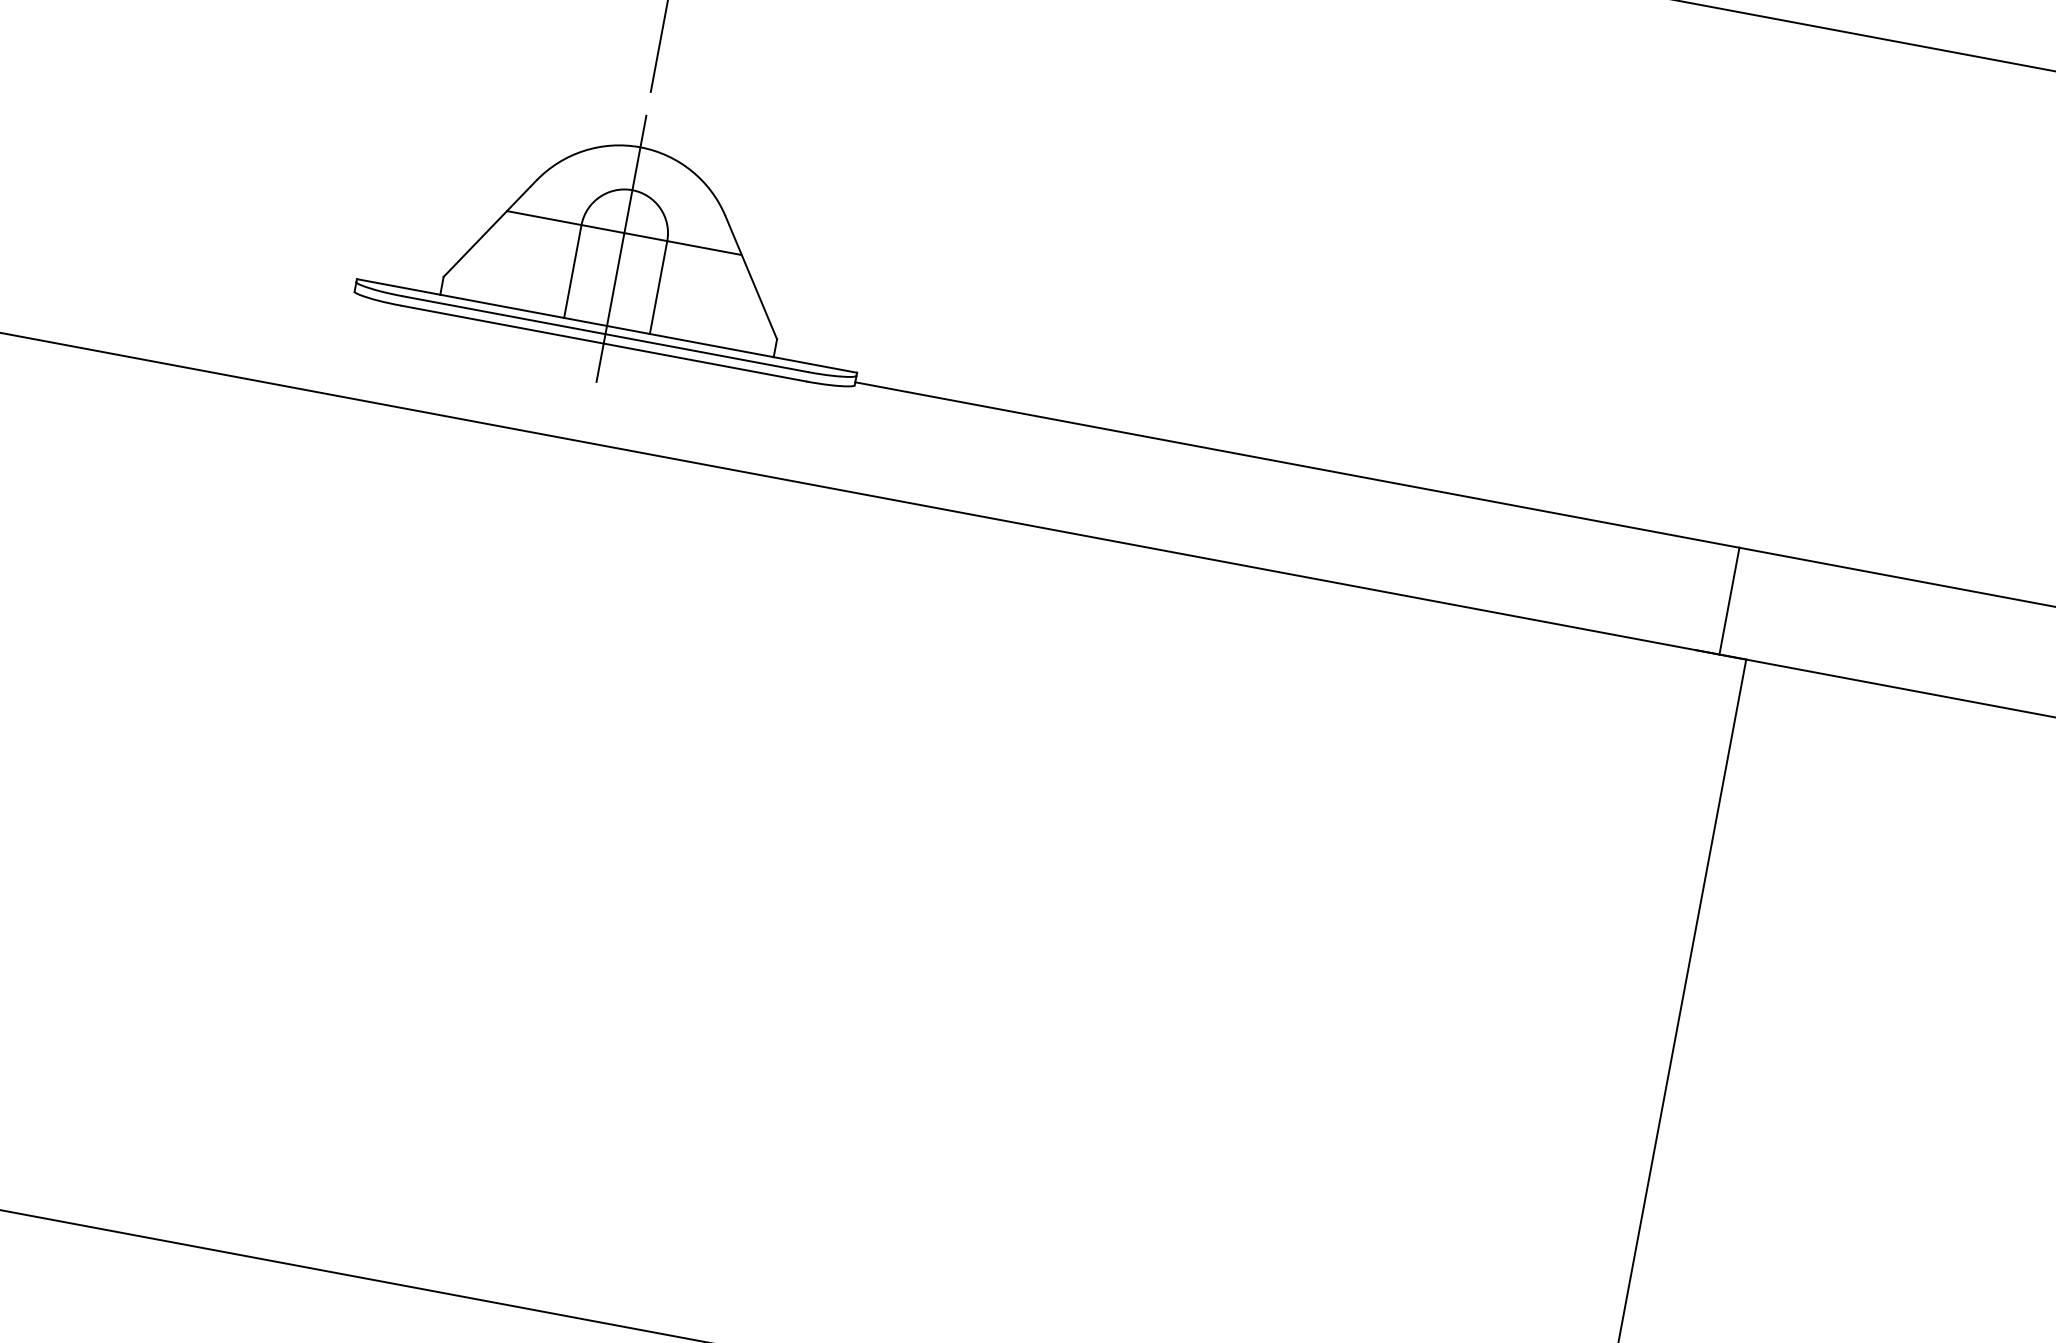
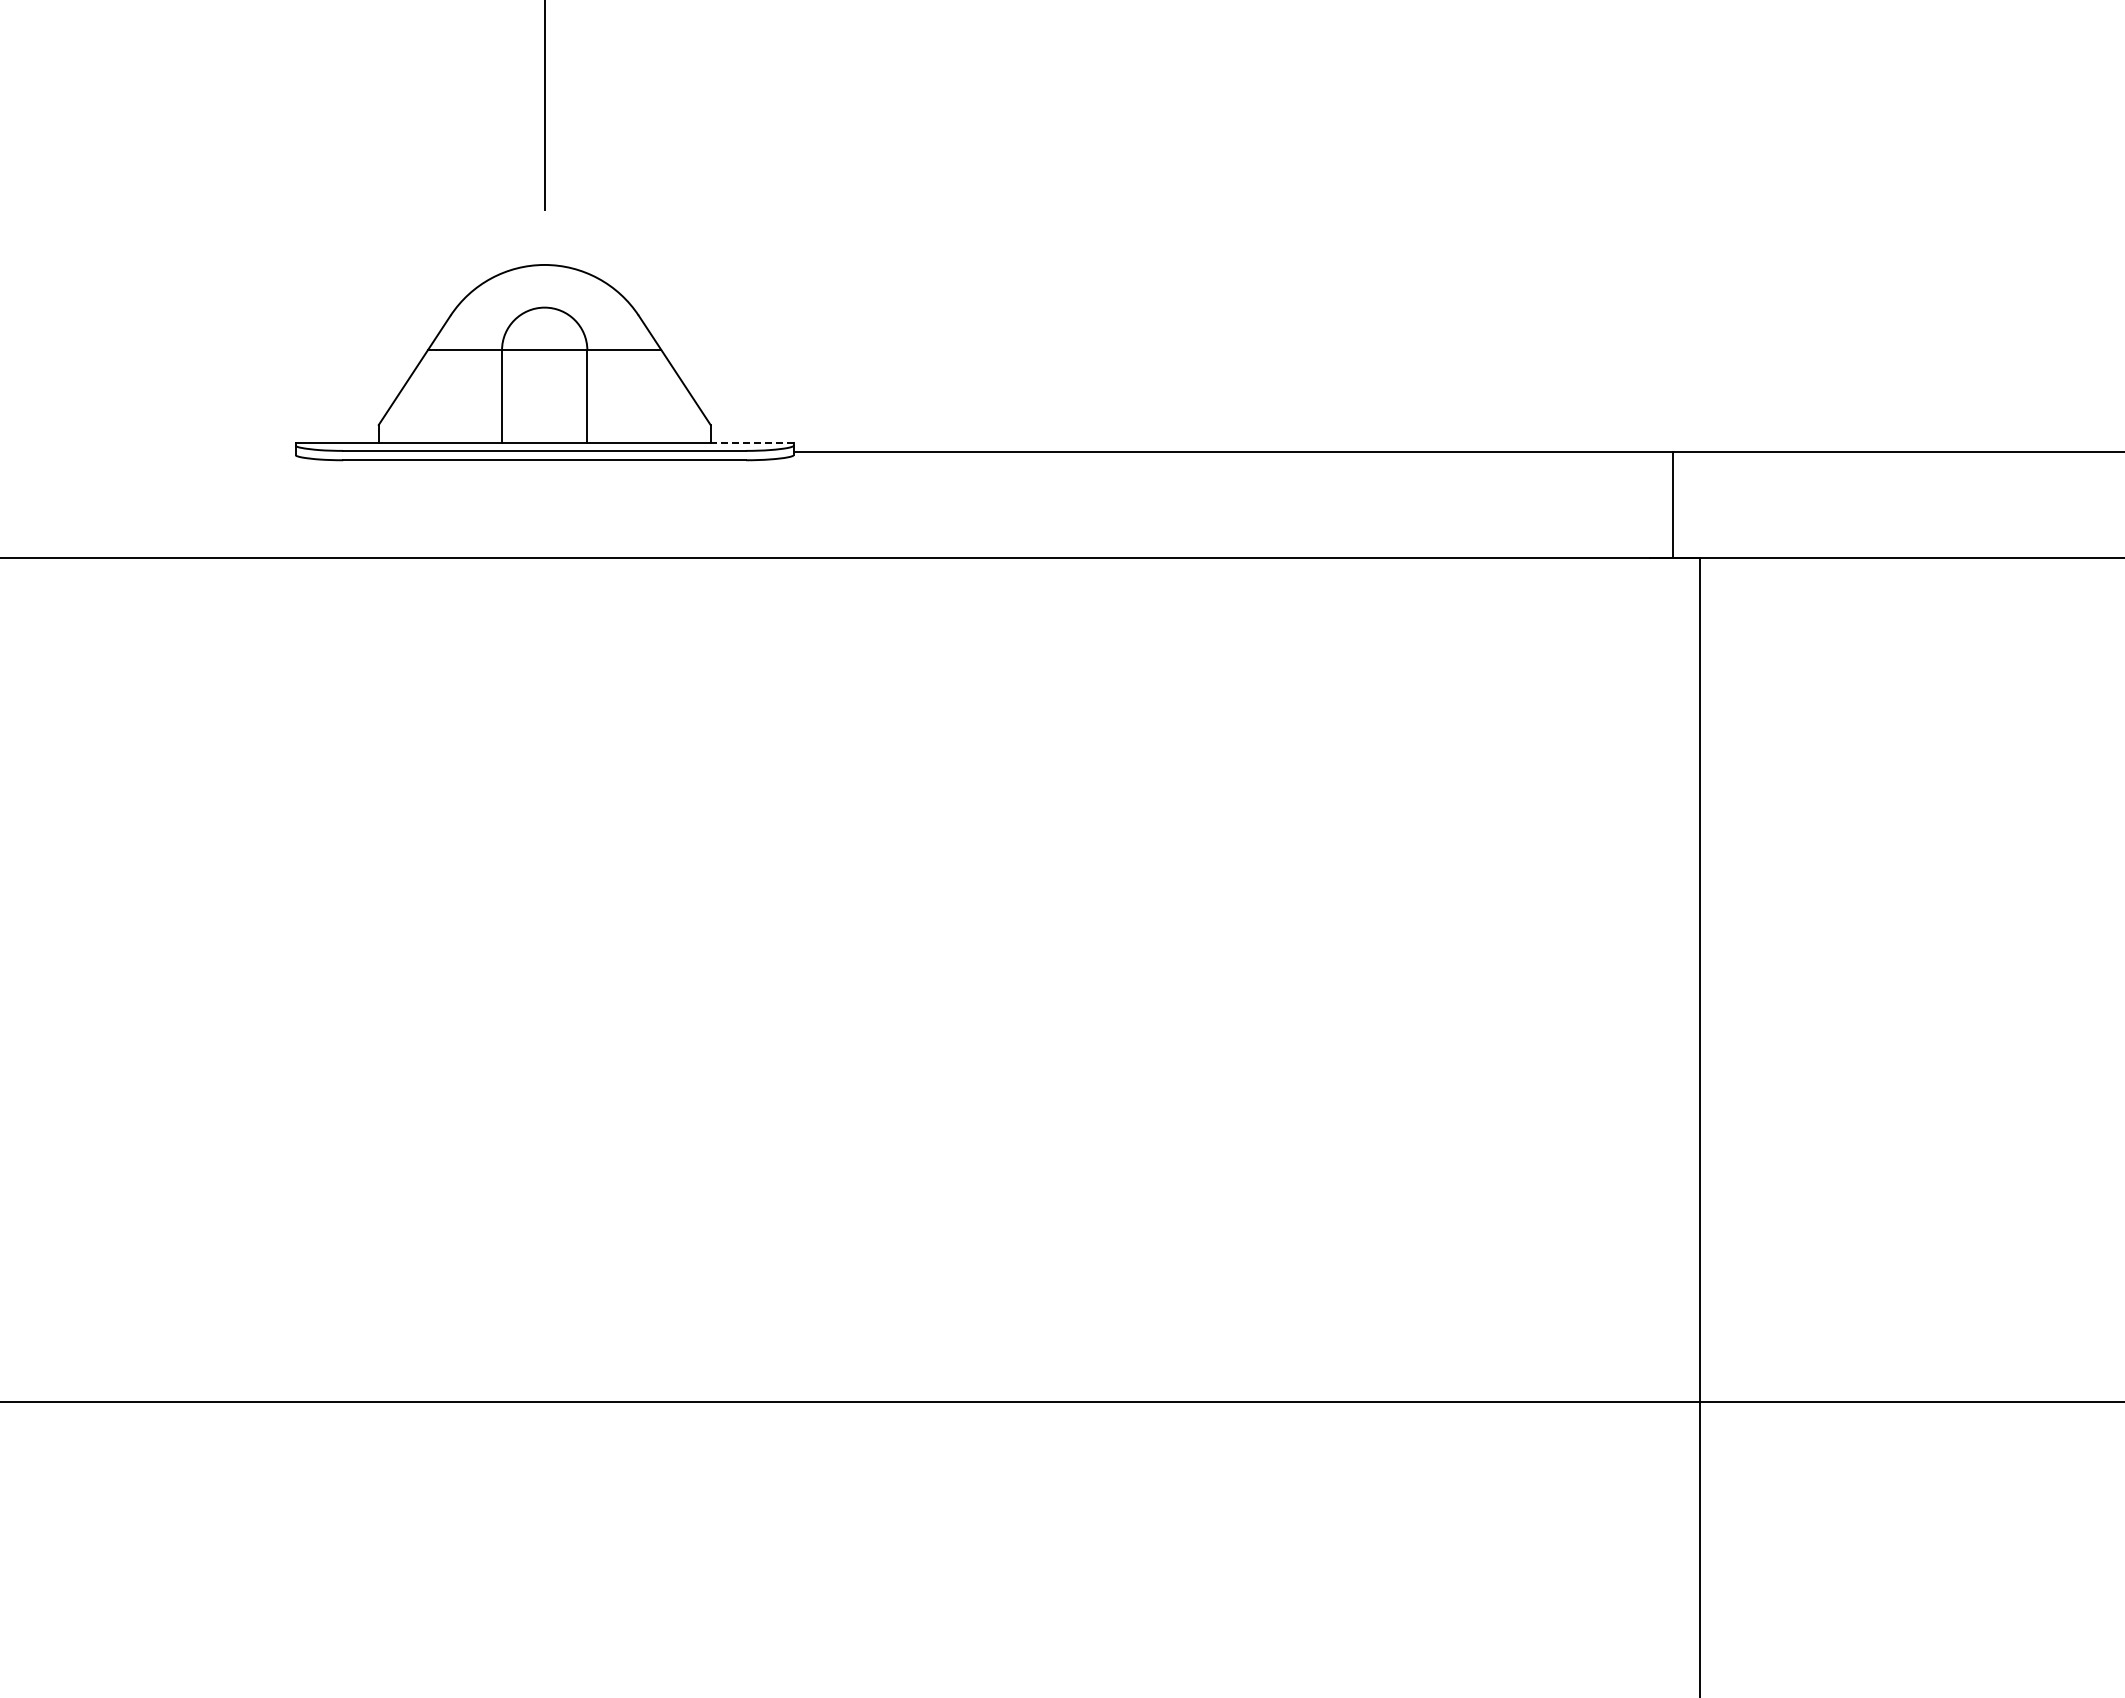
line: (621, 248) -> (544, 365), removed
line: (814, 364) -> (751, 442), solid -> dashed

